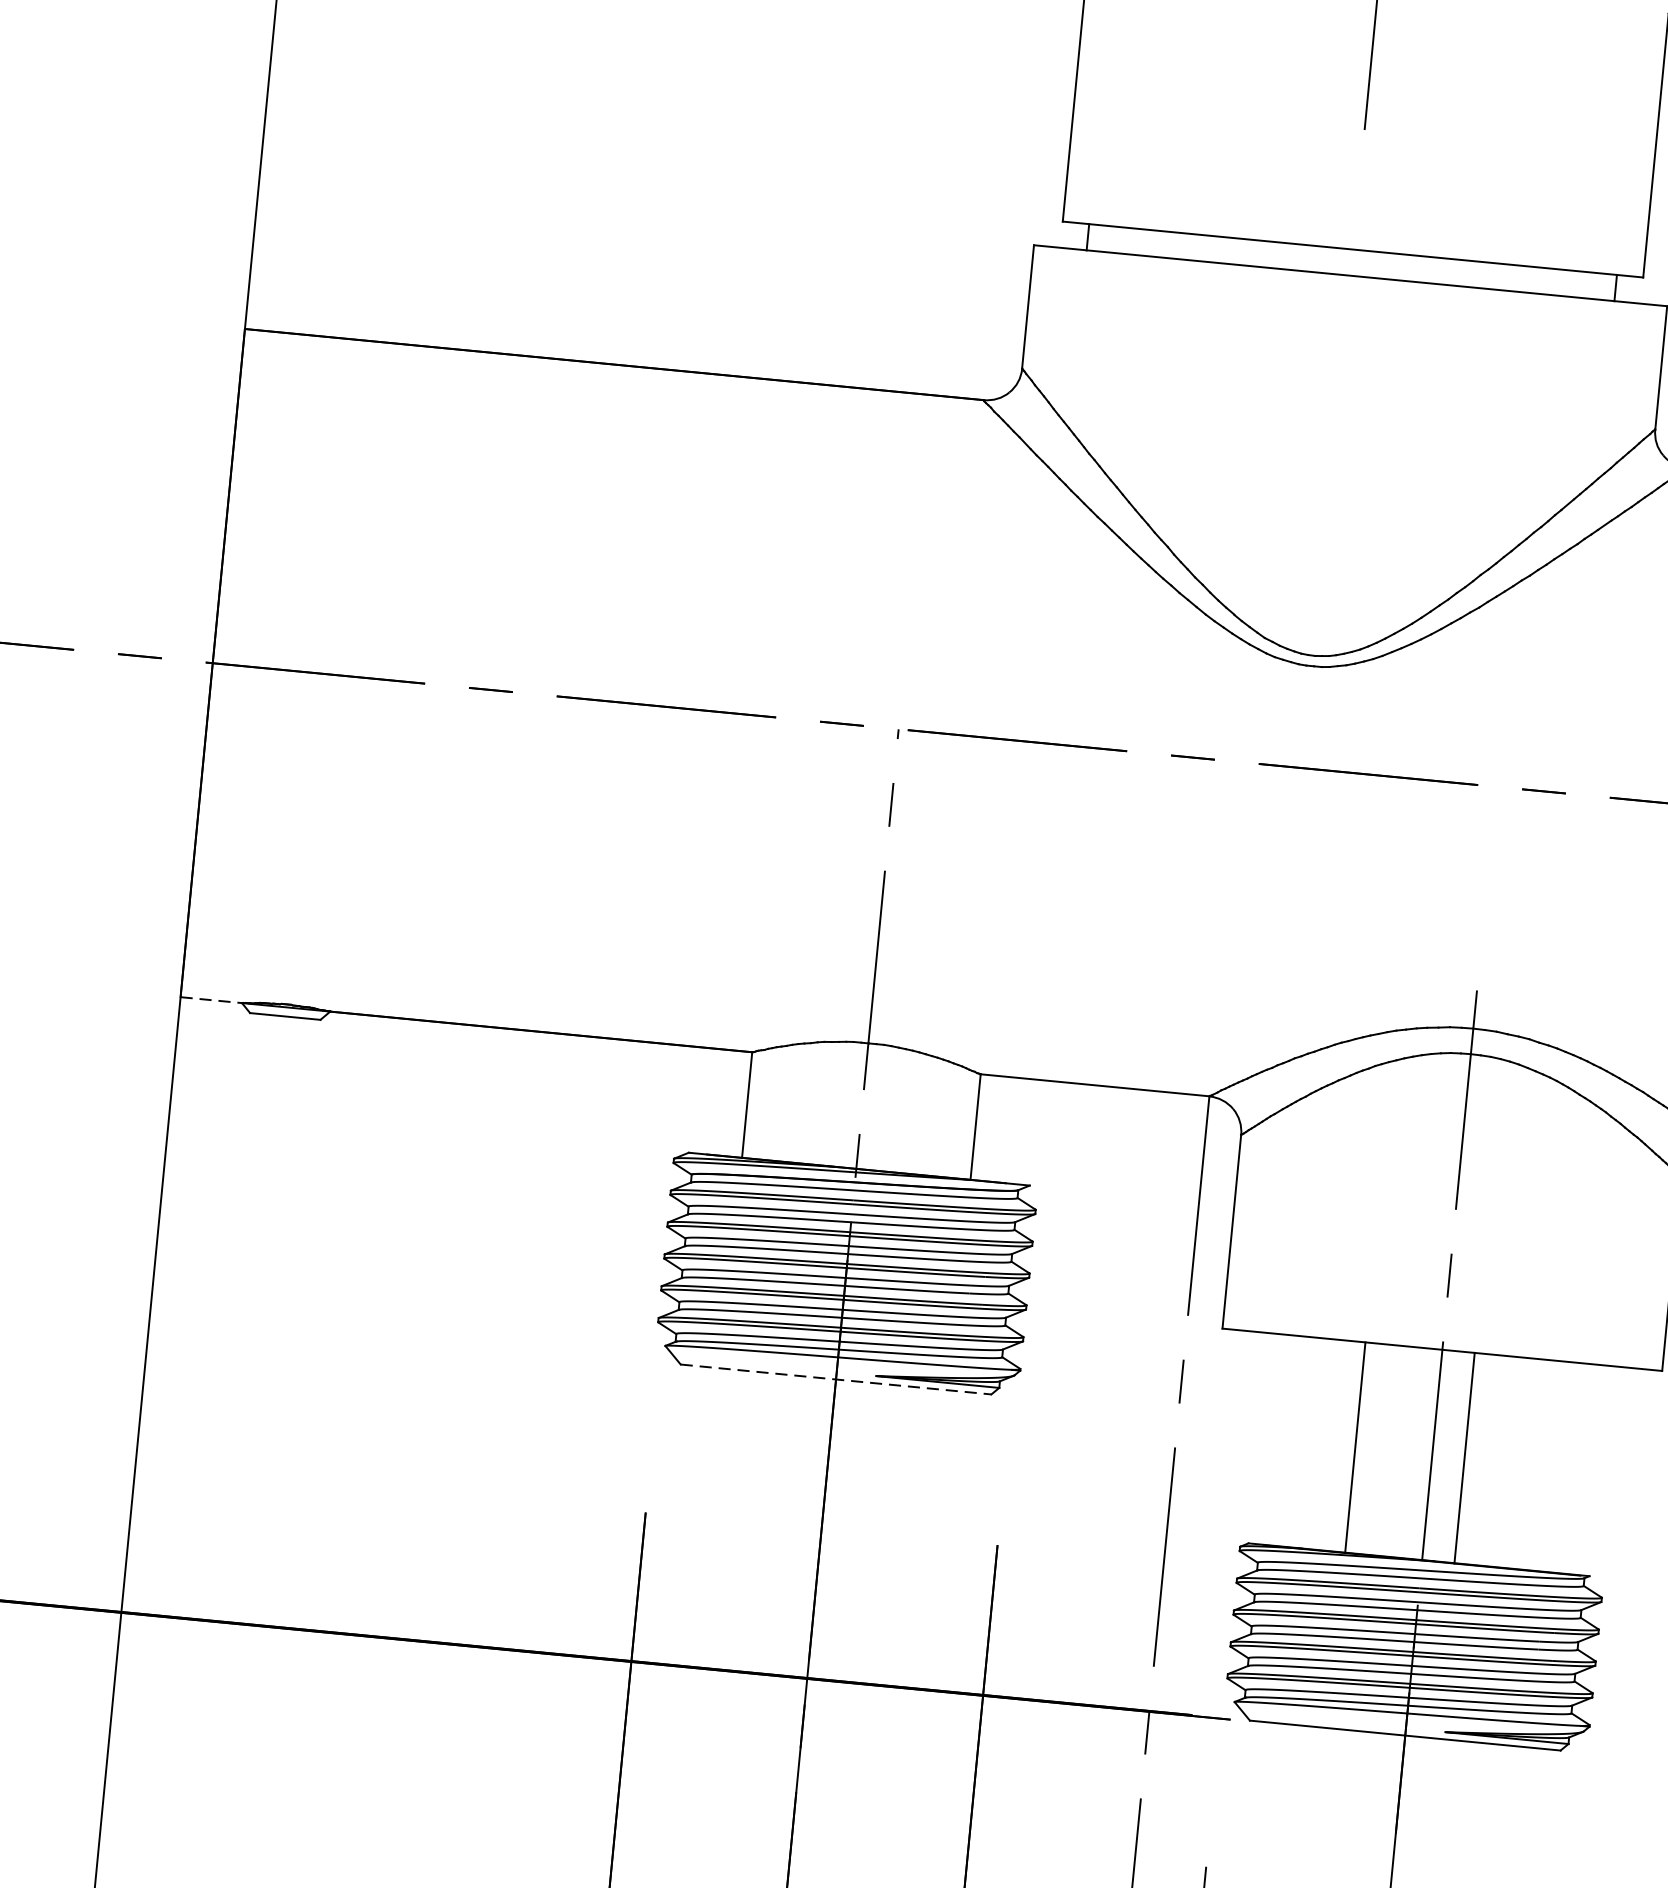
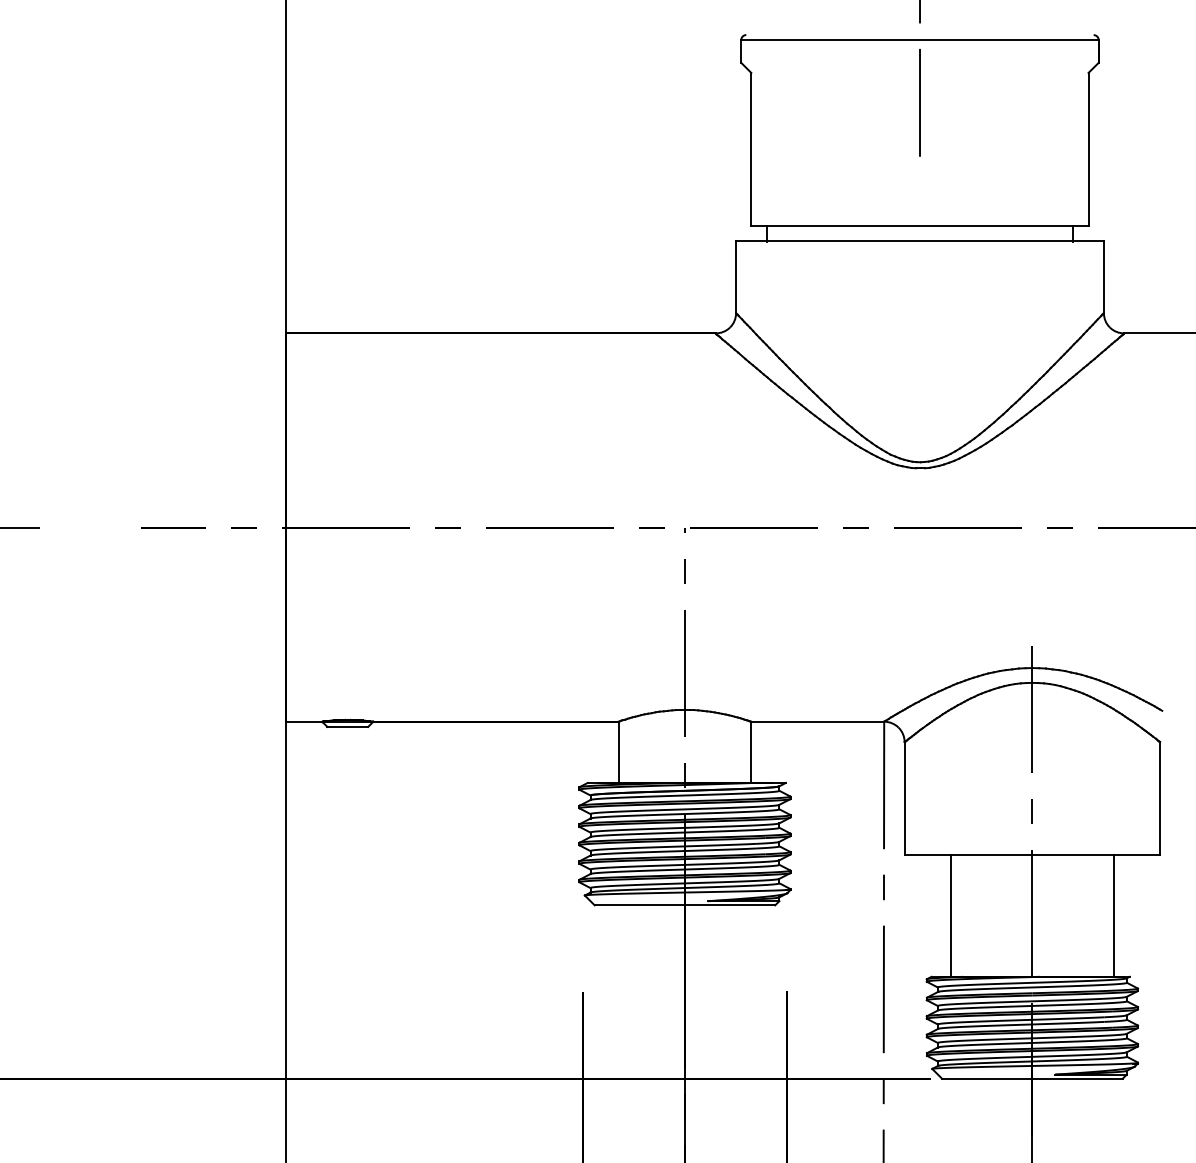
line: (211, 999) -> (304, 721), dashed -> solid
line: (836, 1379) -> (685, 905), dashed -> solid
line: (1355, 1447) -> (950, 915), moved
line: (1465, 1457) -> (1114, 915), moved

